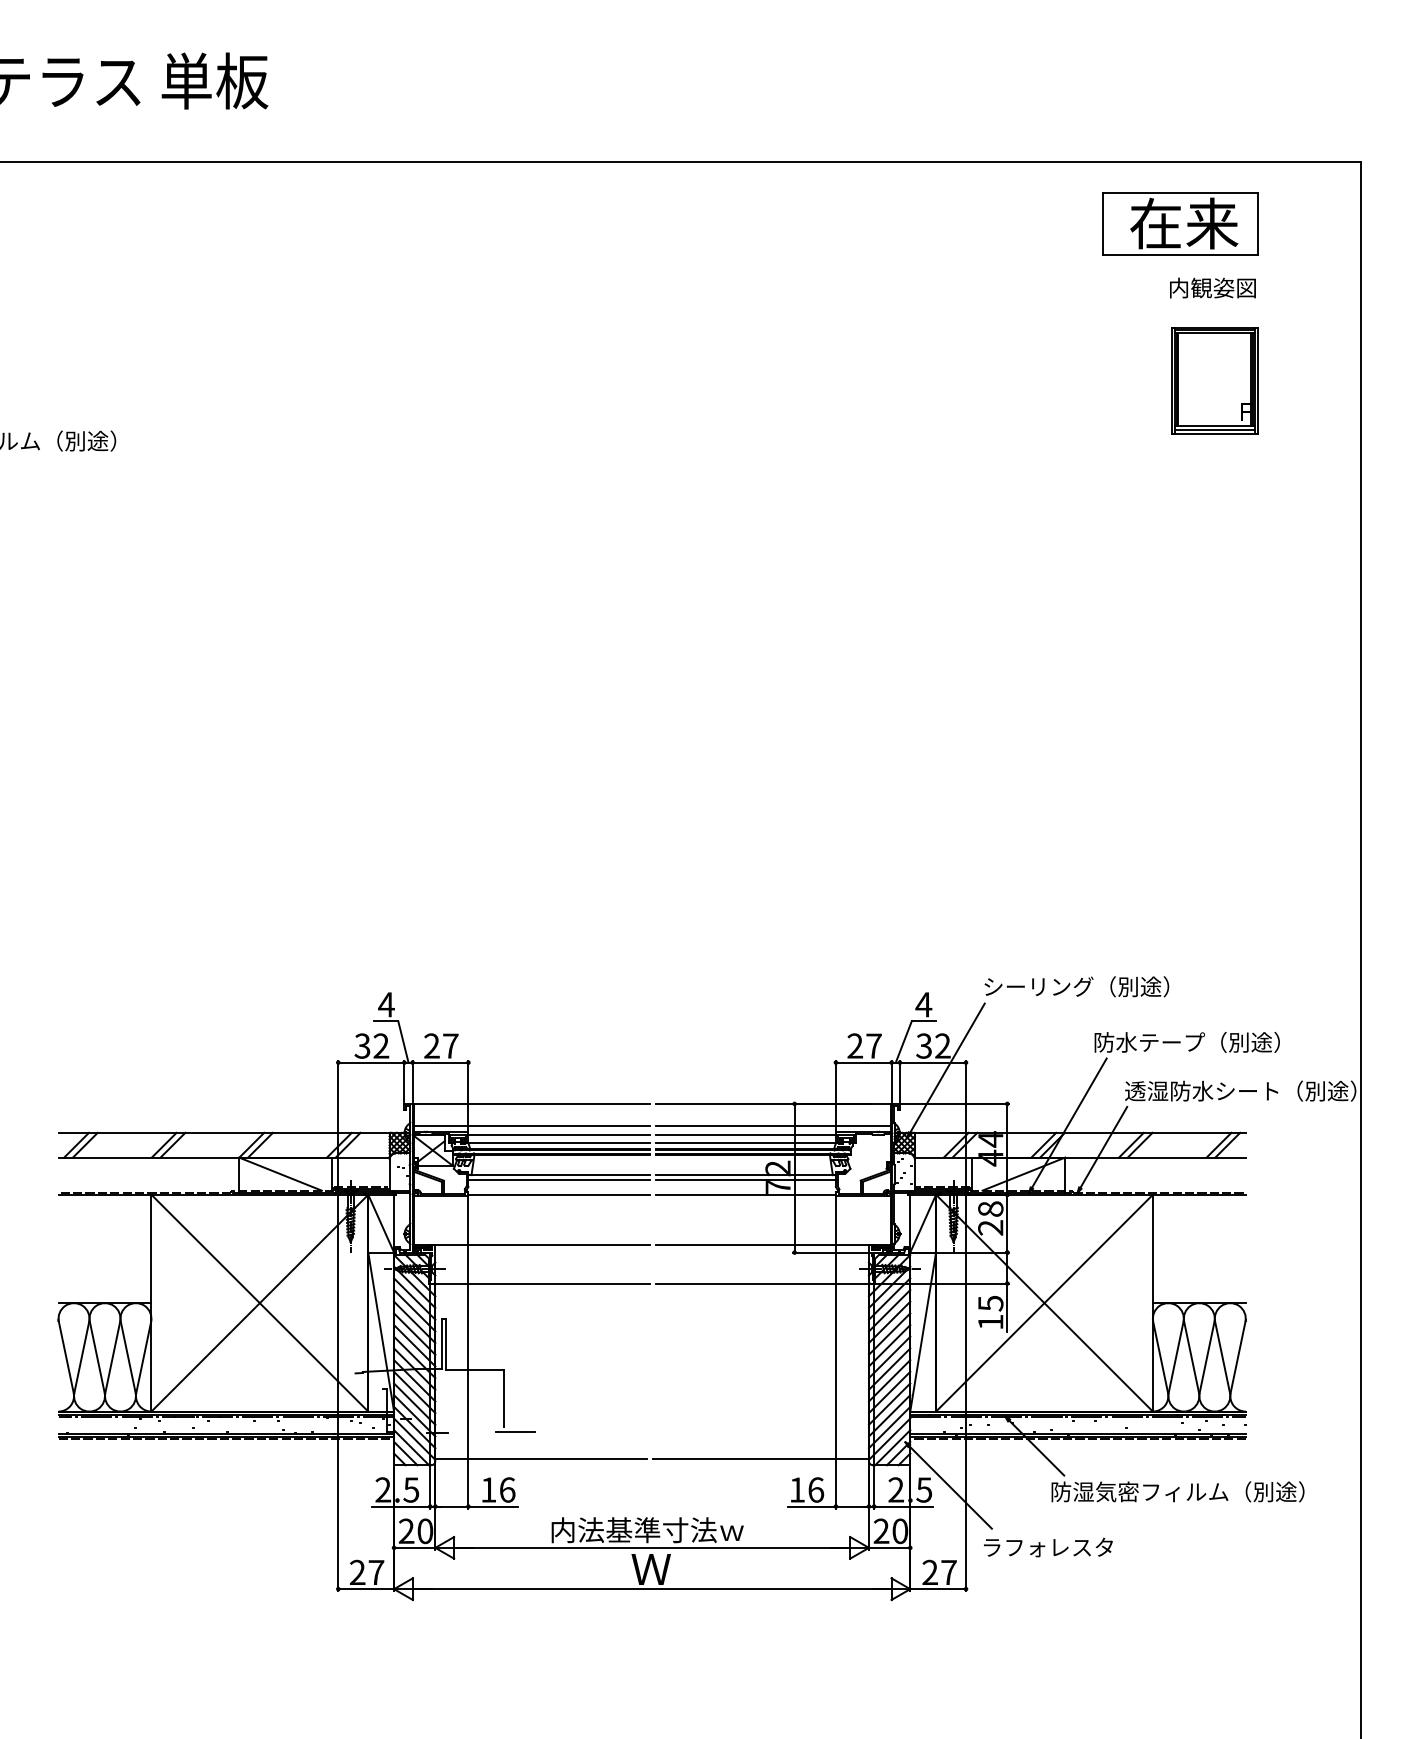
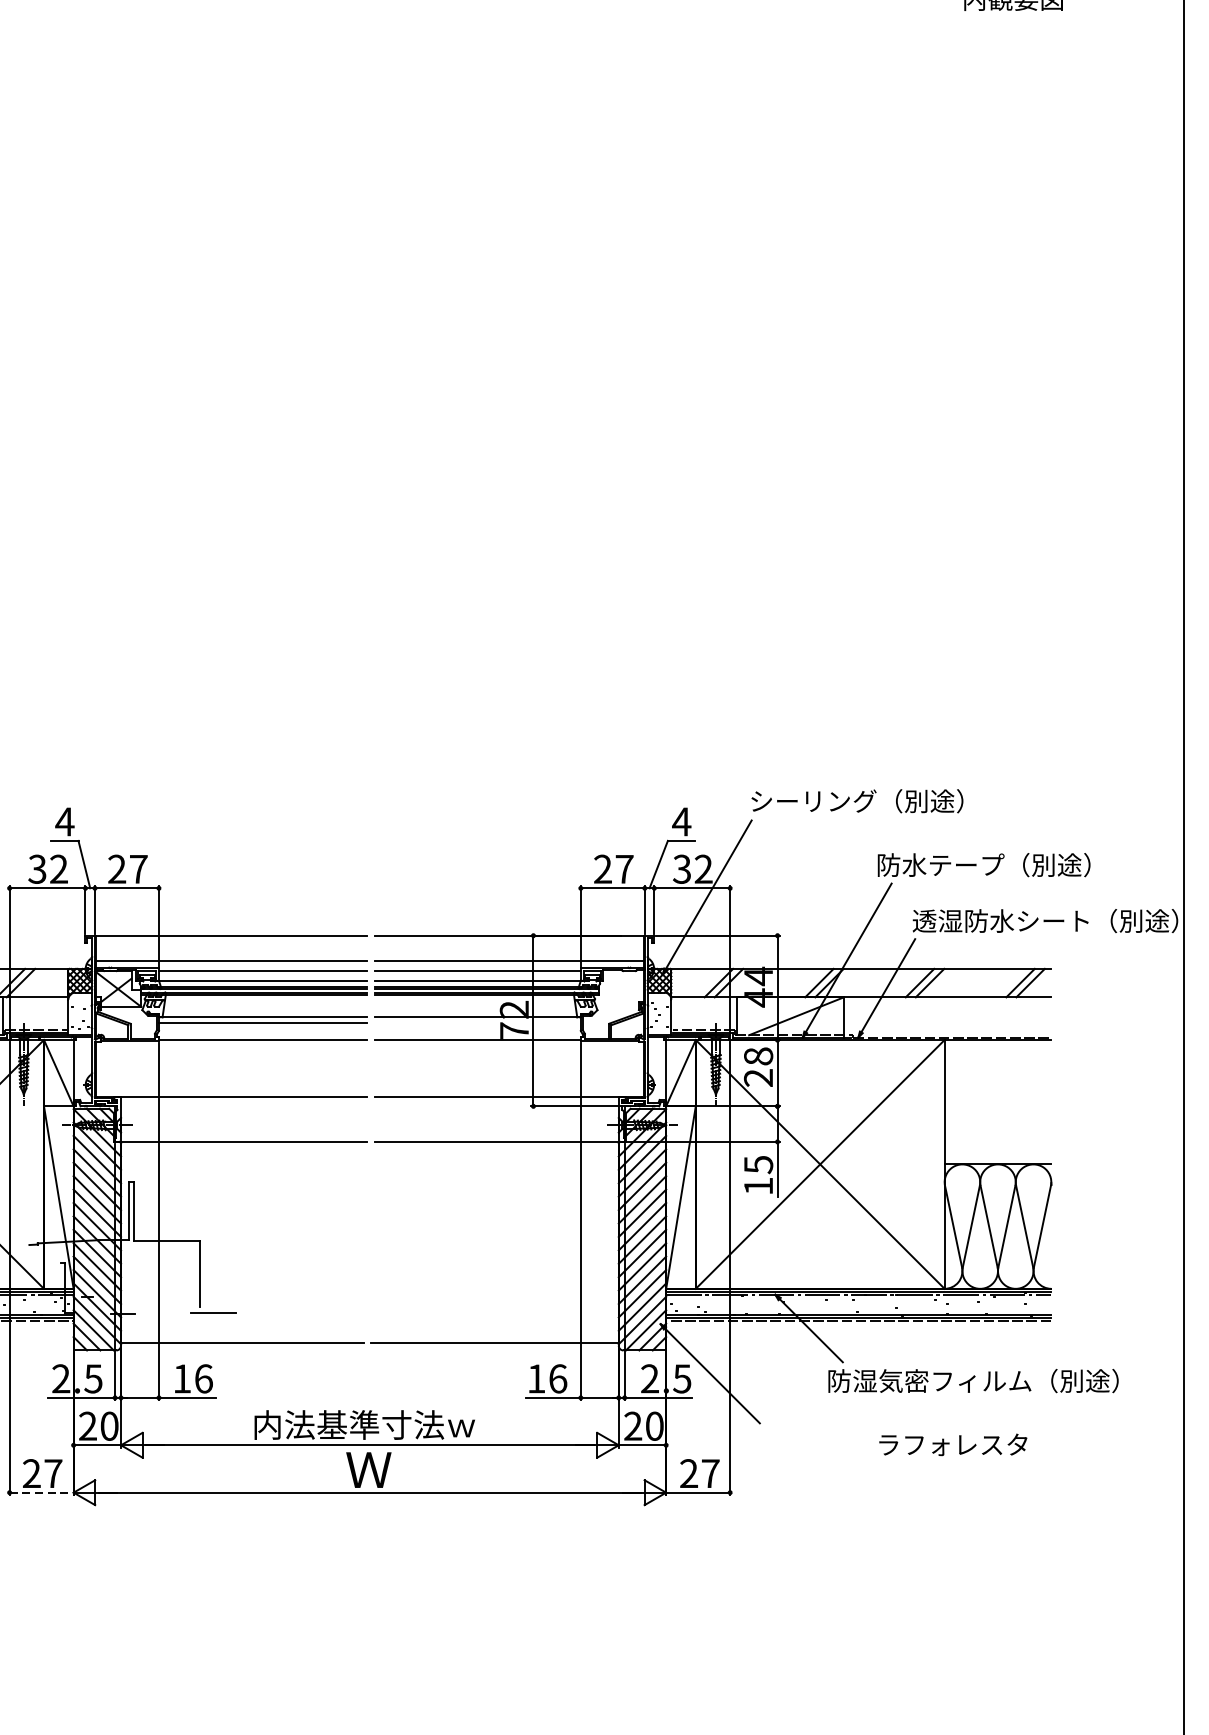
part: (1214, 380) -> (1015, 105), removed
line: (745, 1180) -> (477, 1023), removed
text: (1048, 1547) -> (953, 1444), moved
line: (366, 1589) -> (41, 1493), solid -> dashed

